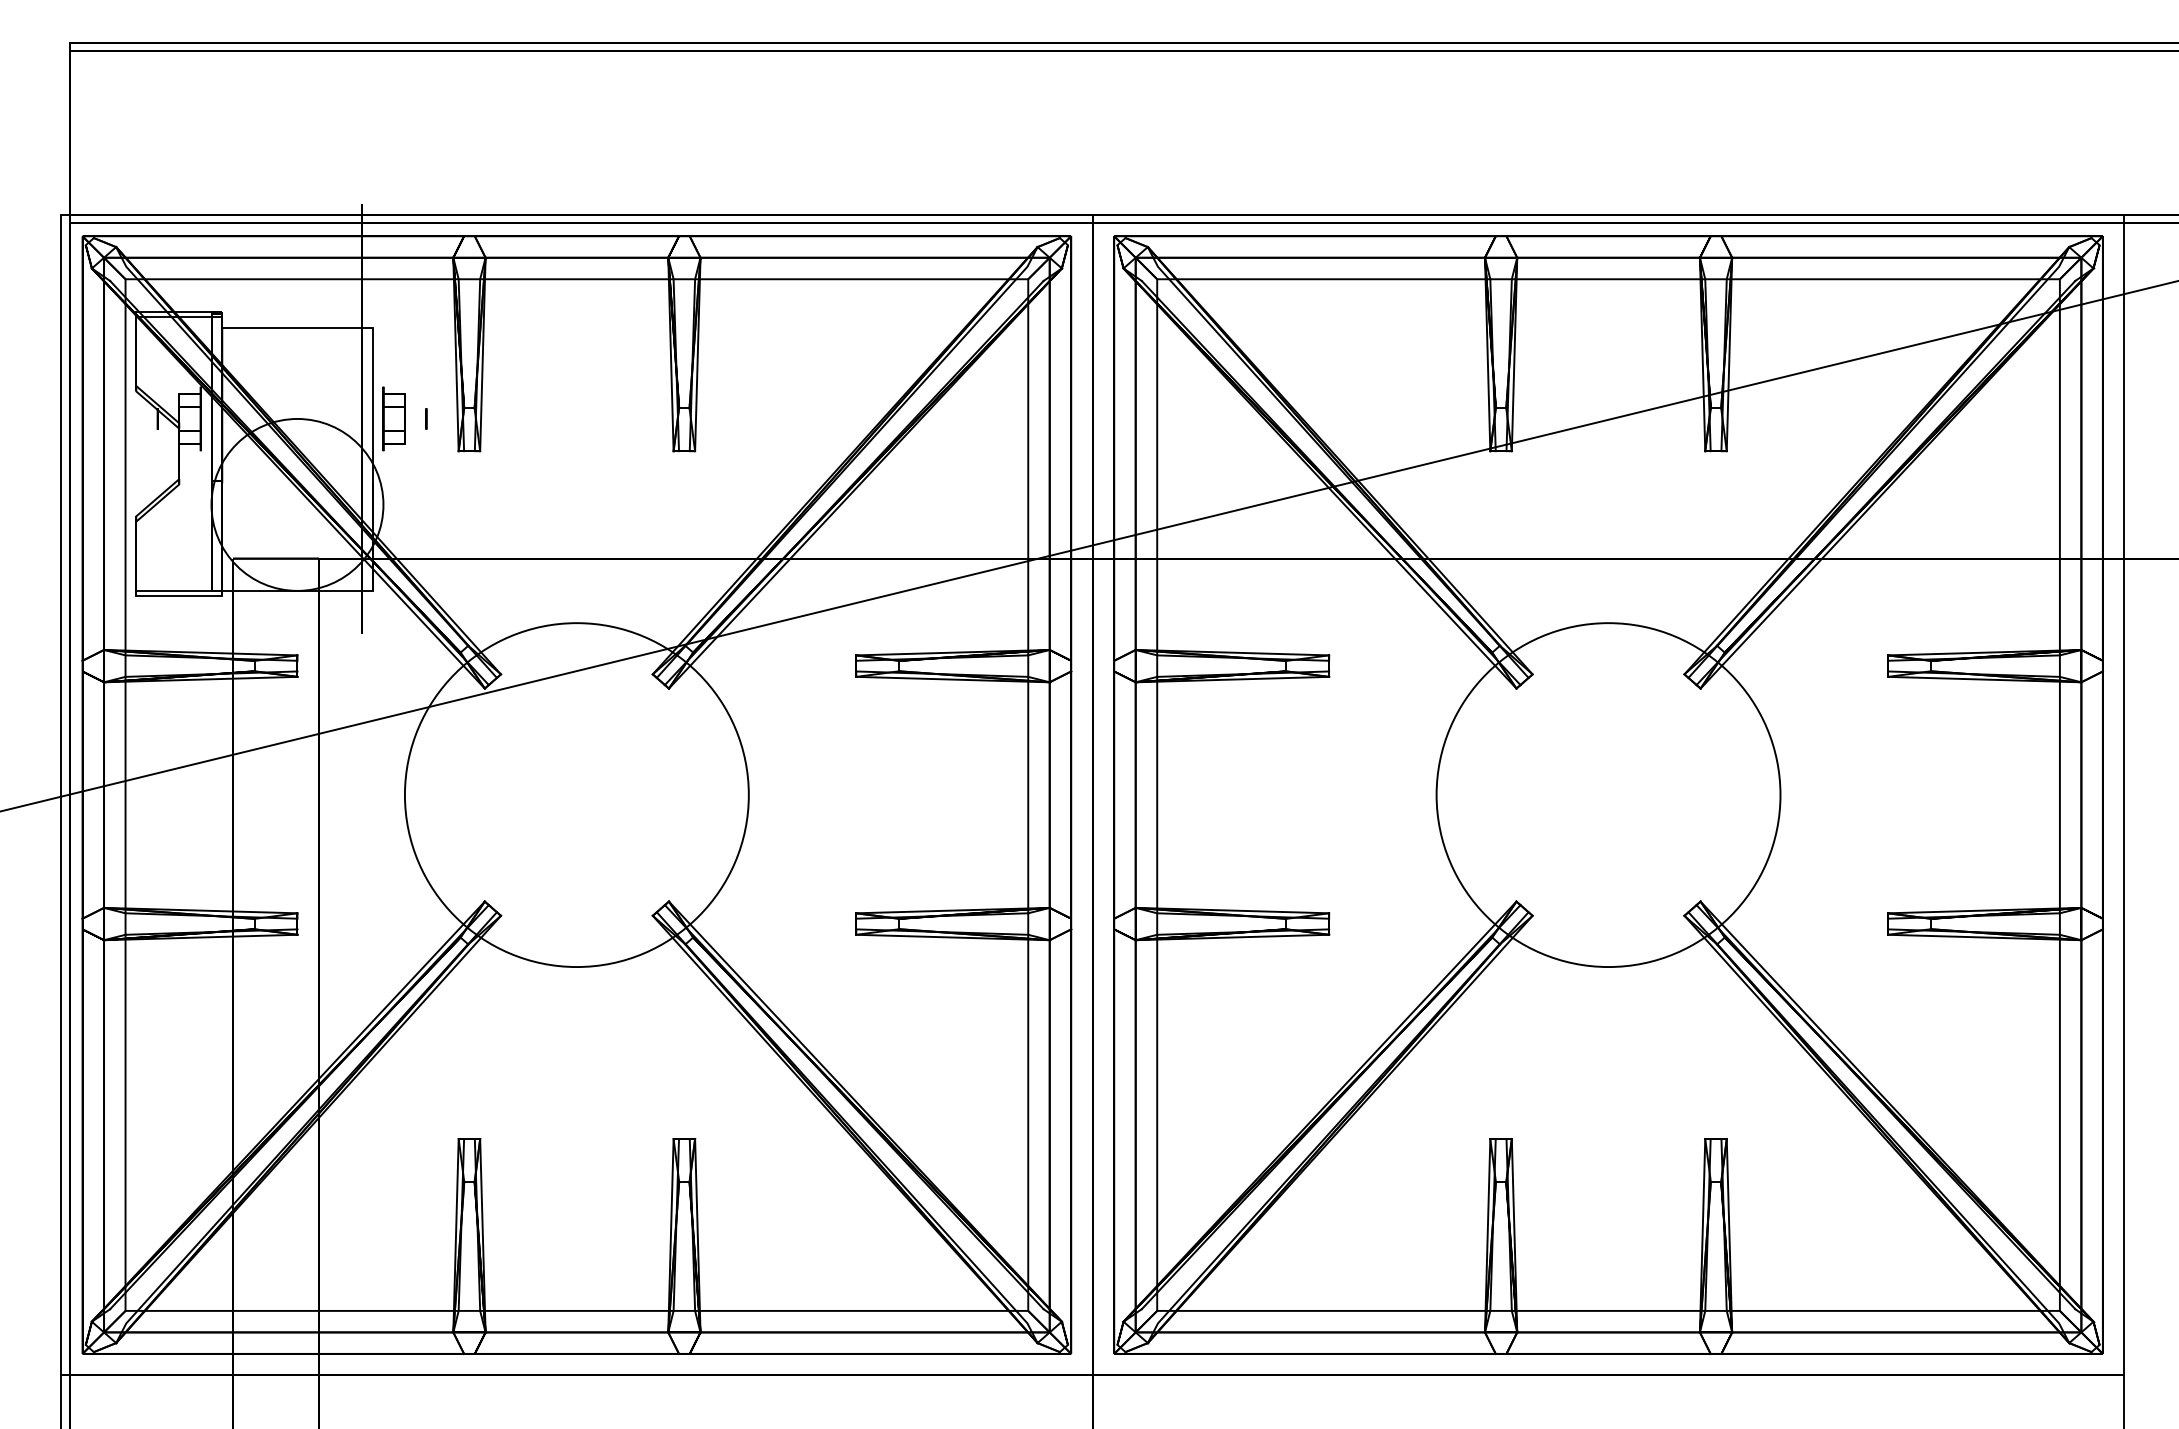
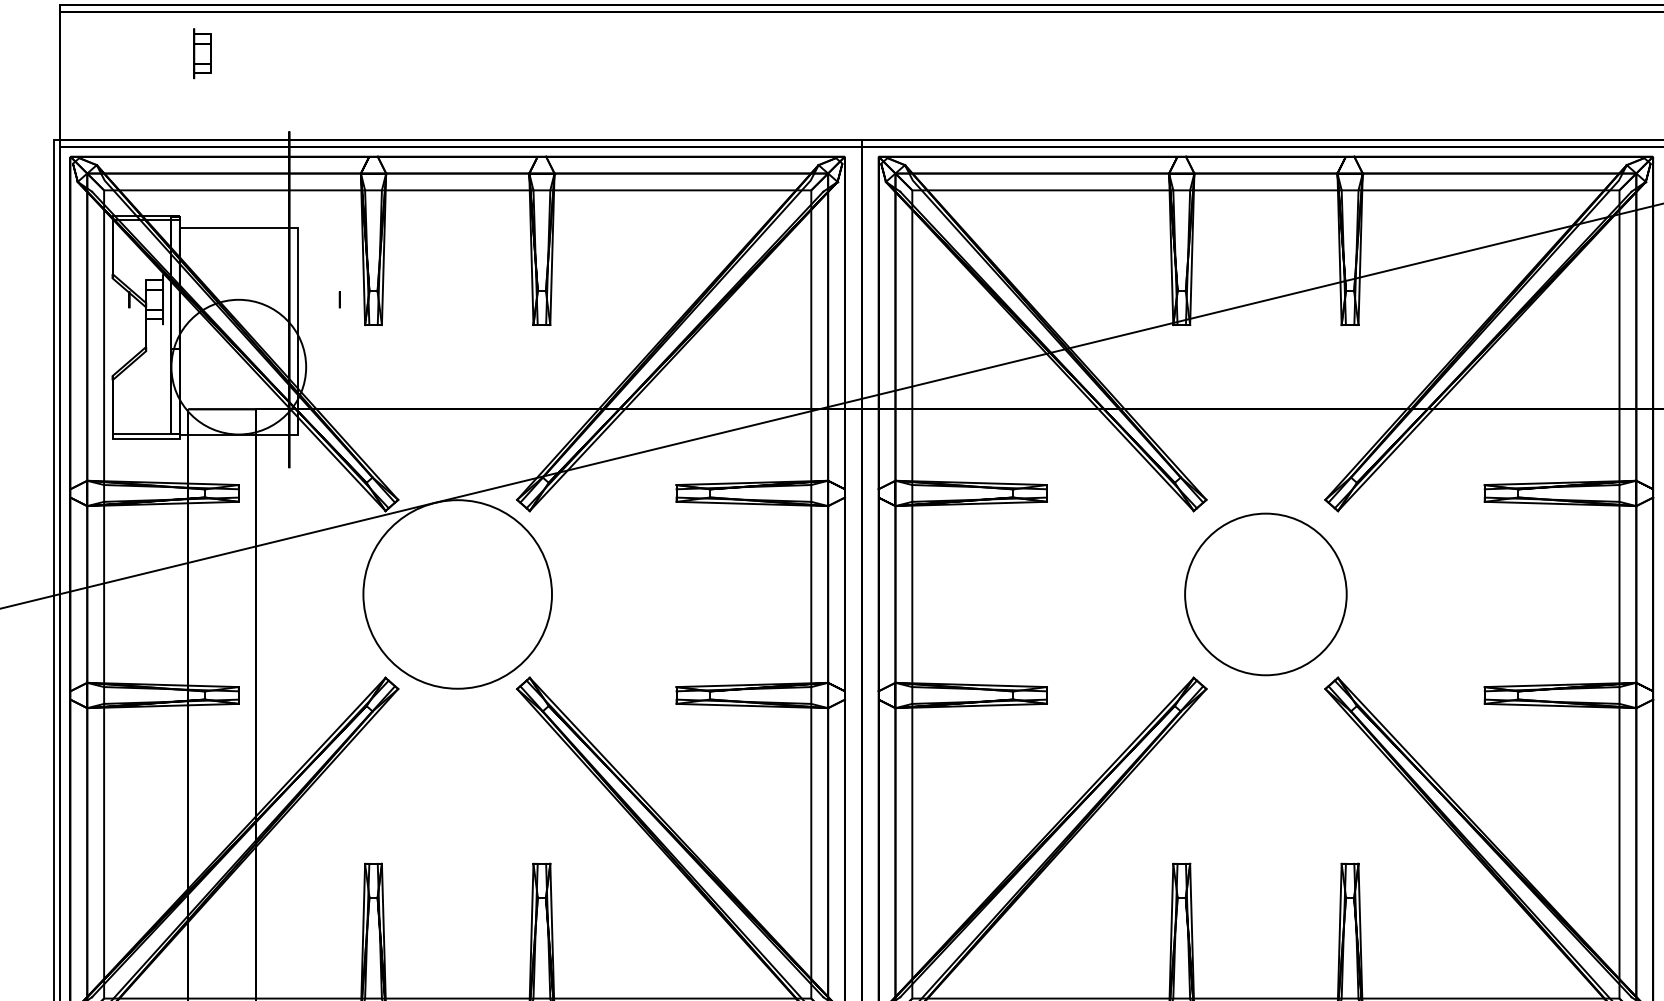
part: (393, 418) -> (202, 53), moved
circle: (576, 795) -> (457, 594), size x0.7
circle: (1608, 795) -> (1265, 594), size x0.6

